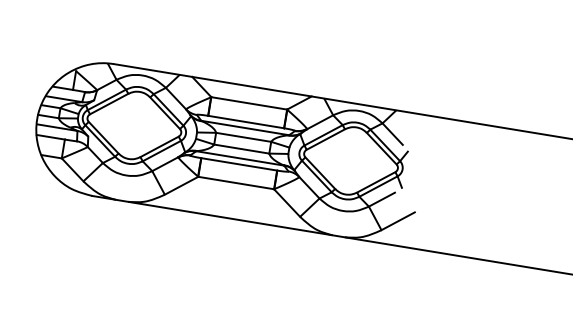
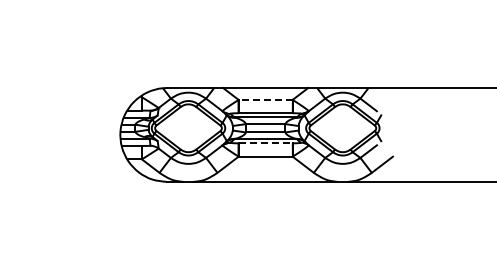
line: (249, 102) -> (265, 99), solid -> dashed
line: (238, 164) -> (265, 143), solid -> dashed

